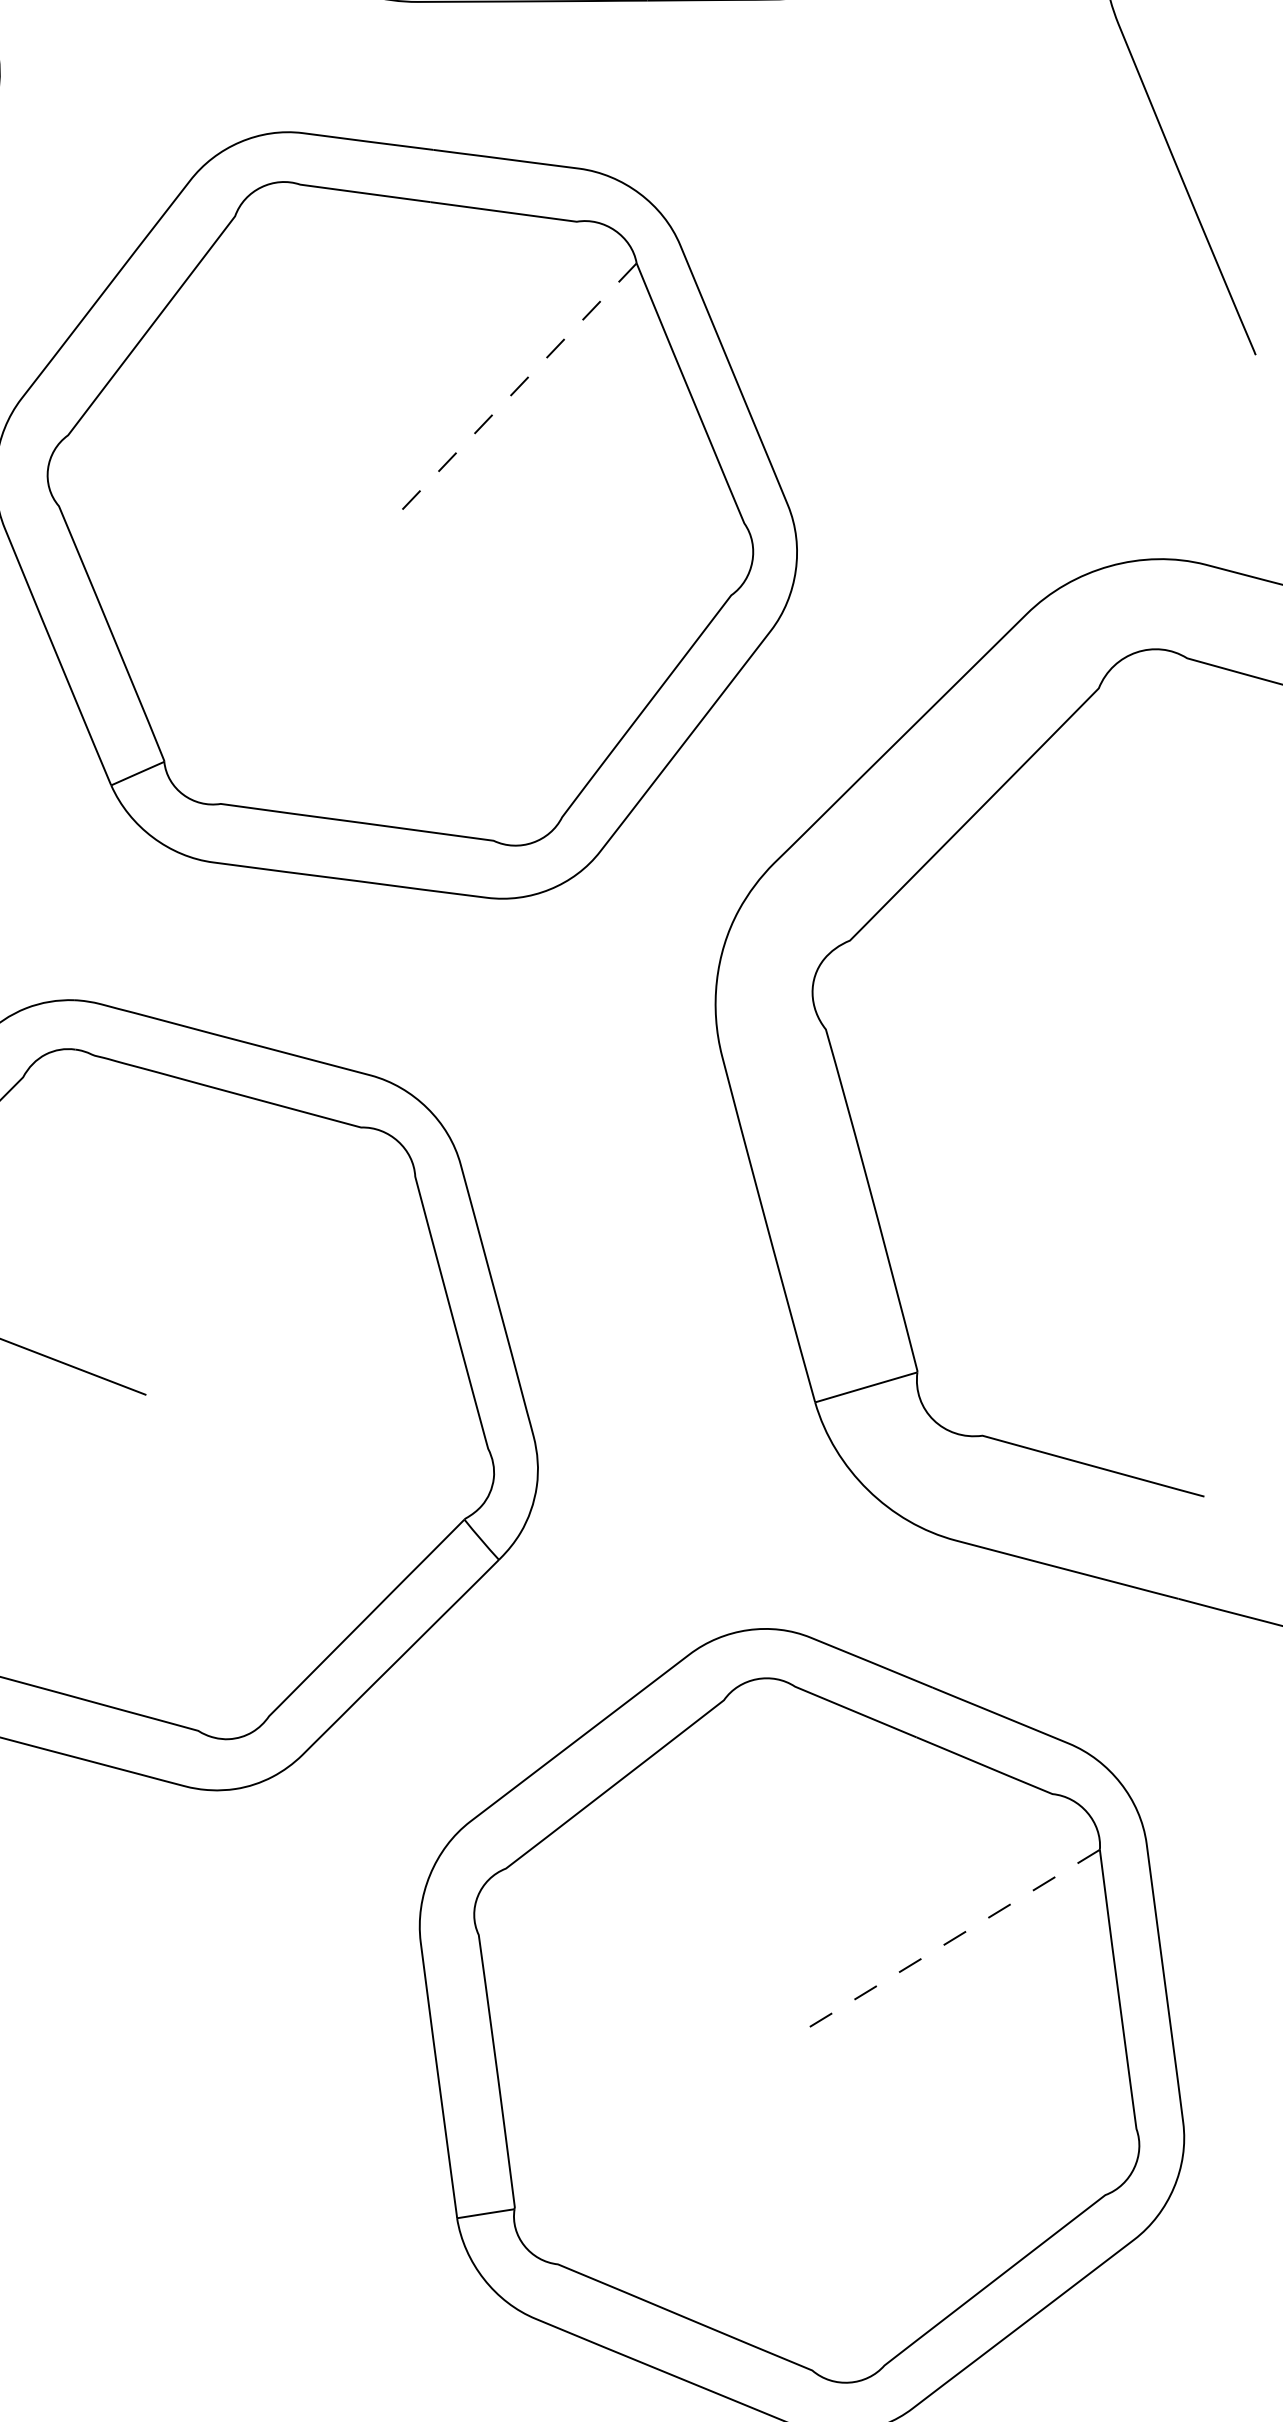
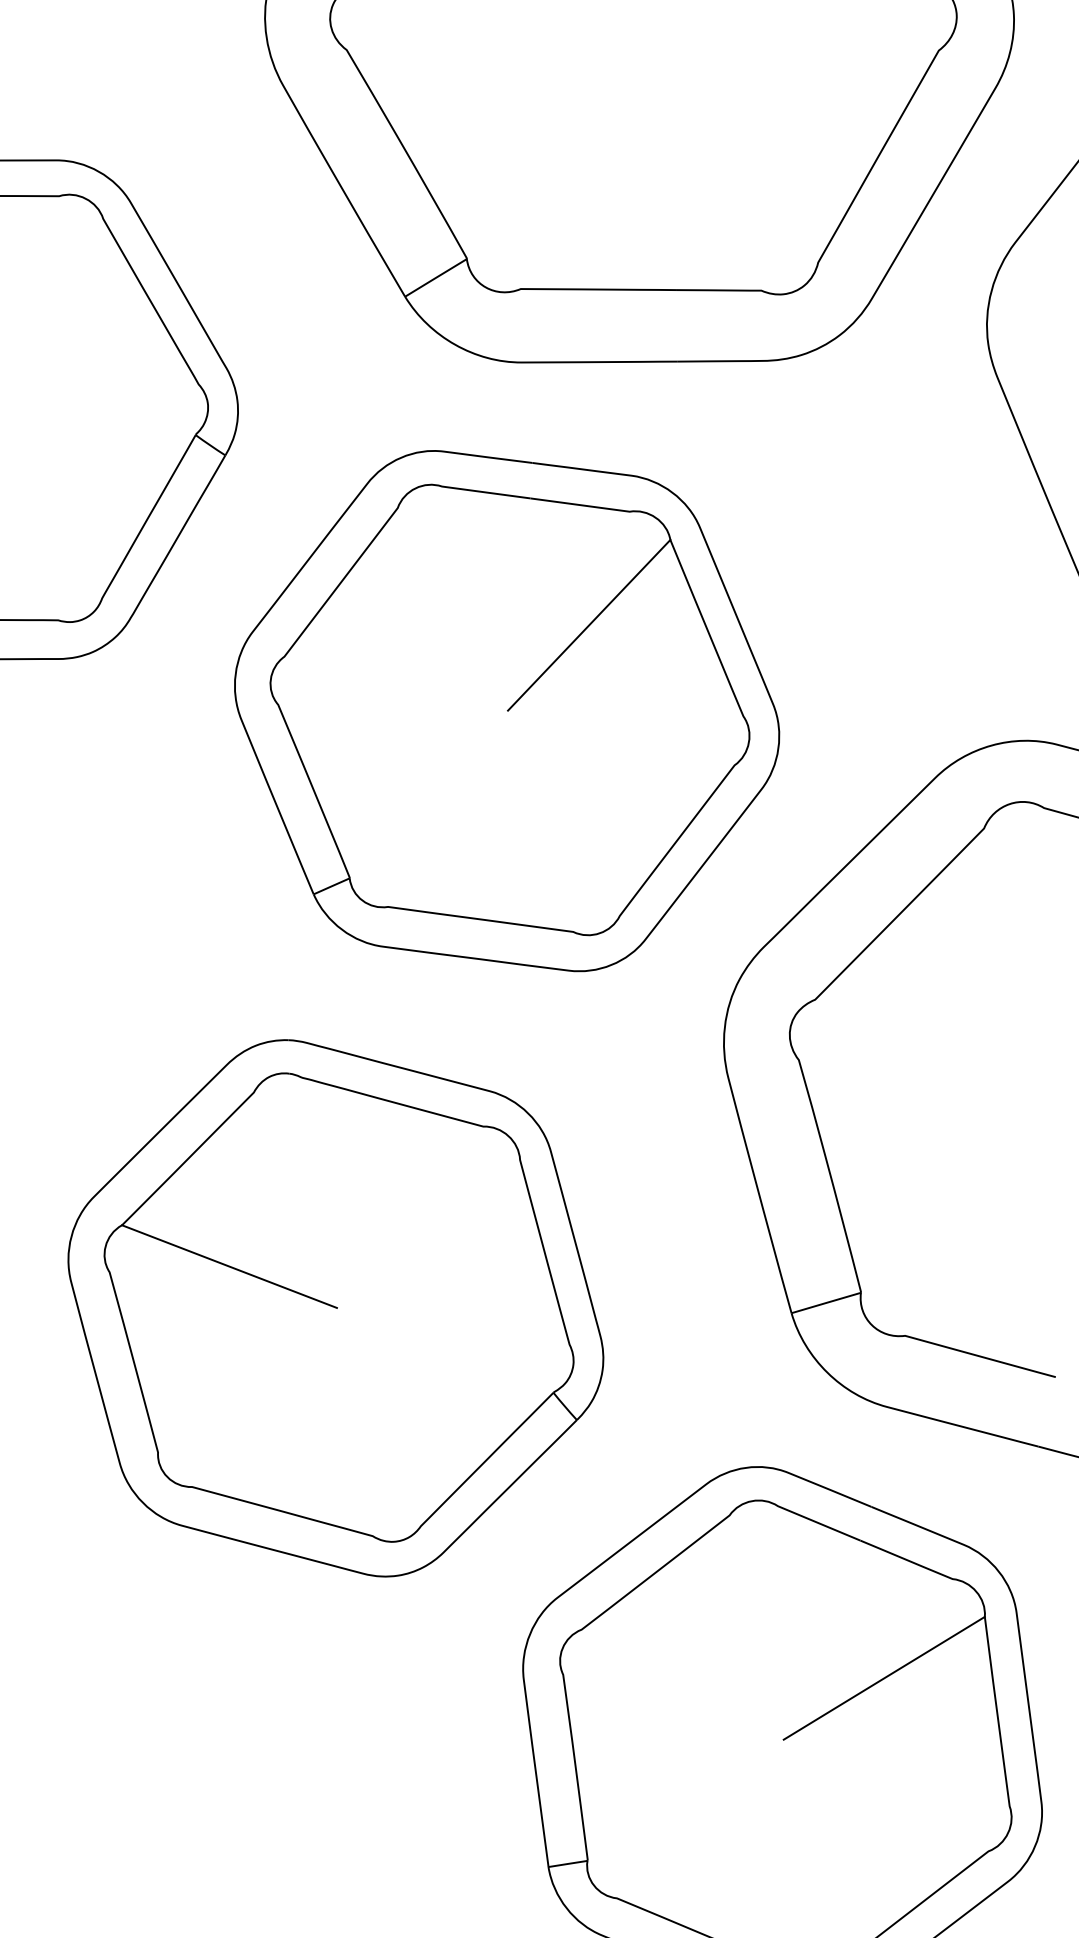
line: (517, 389) -> (589, 625), dashed -> solid
line: (952, 1940) -> (884, 1678), dashed -> solid

